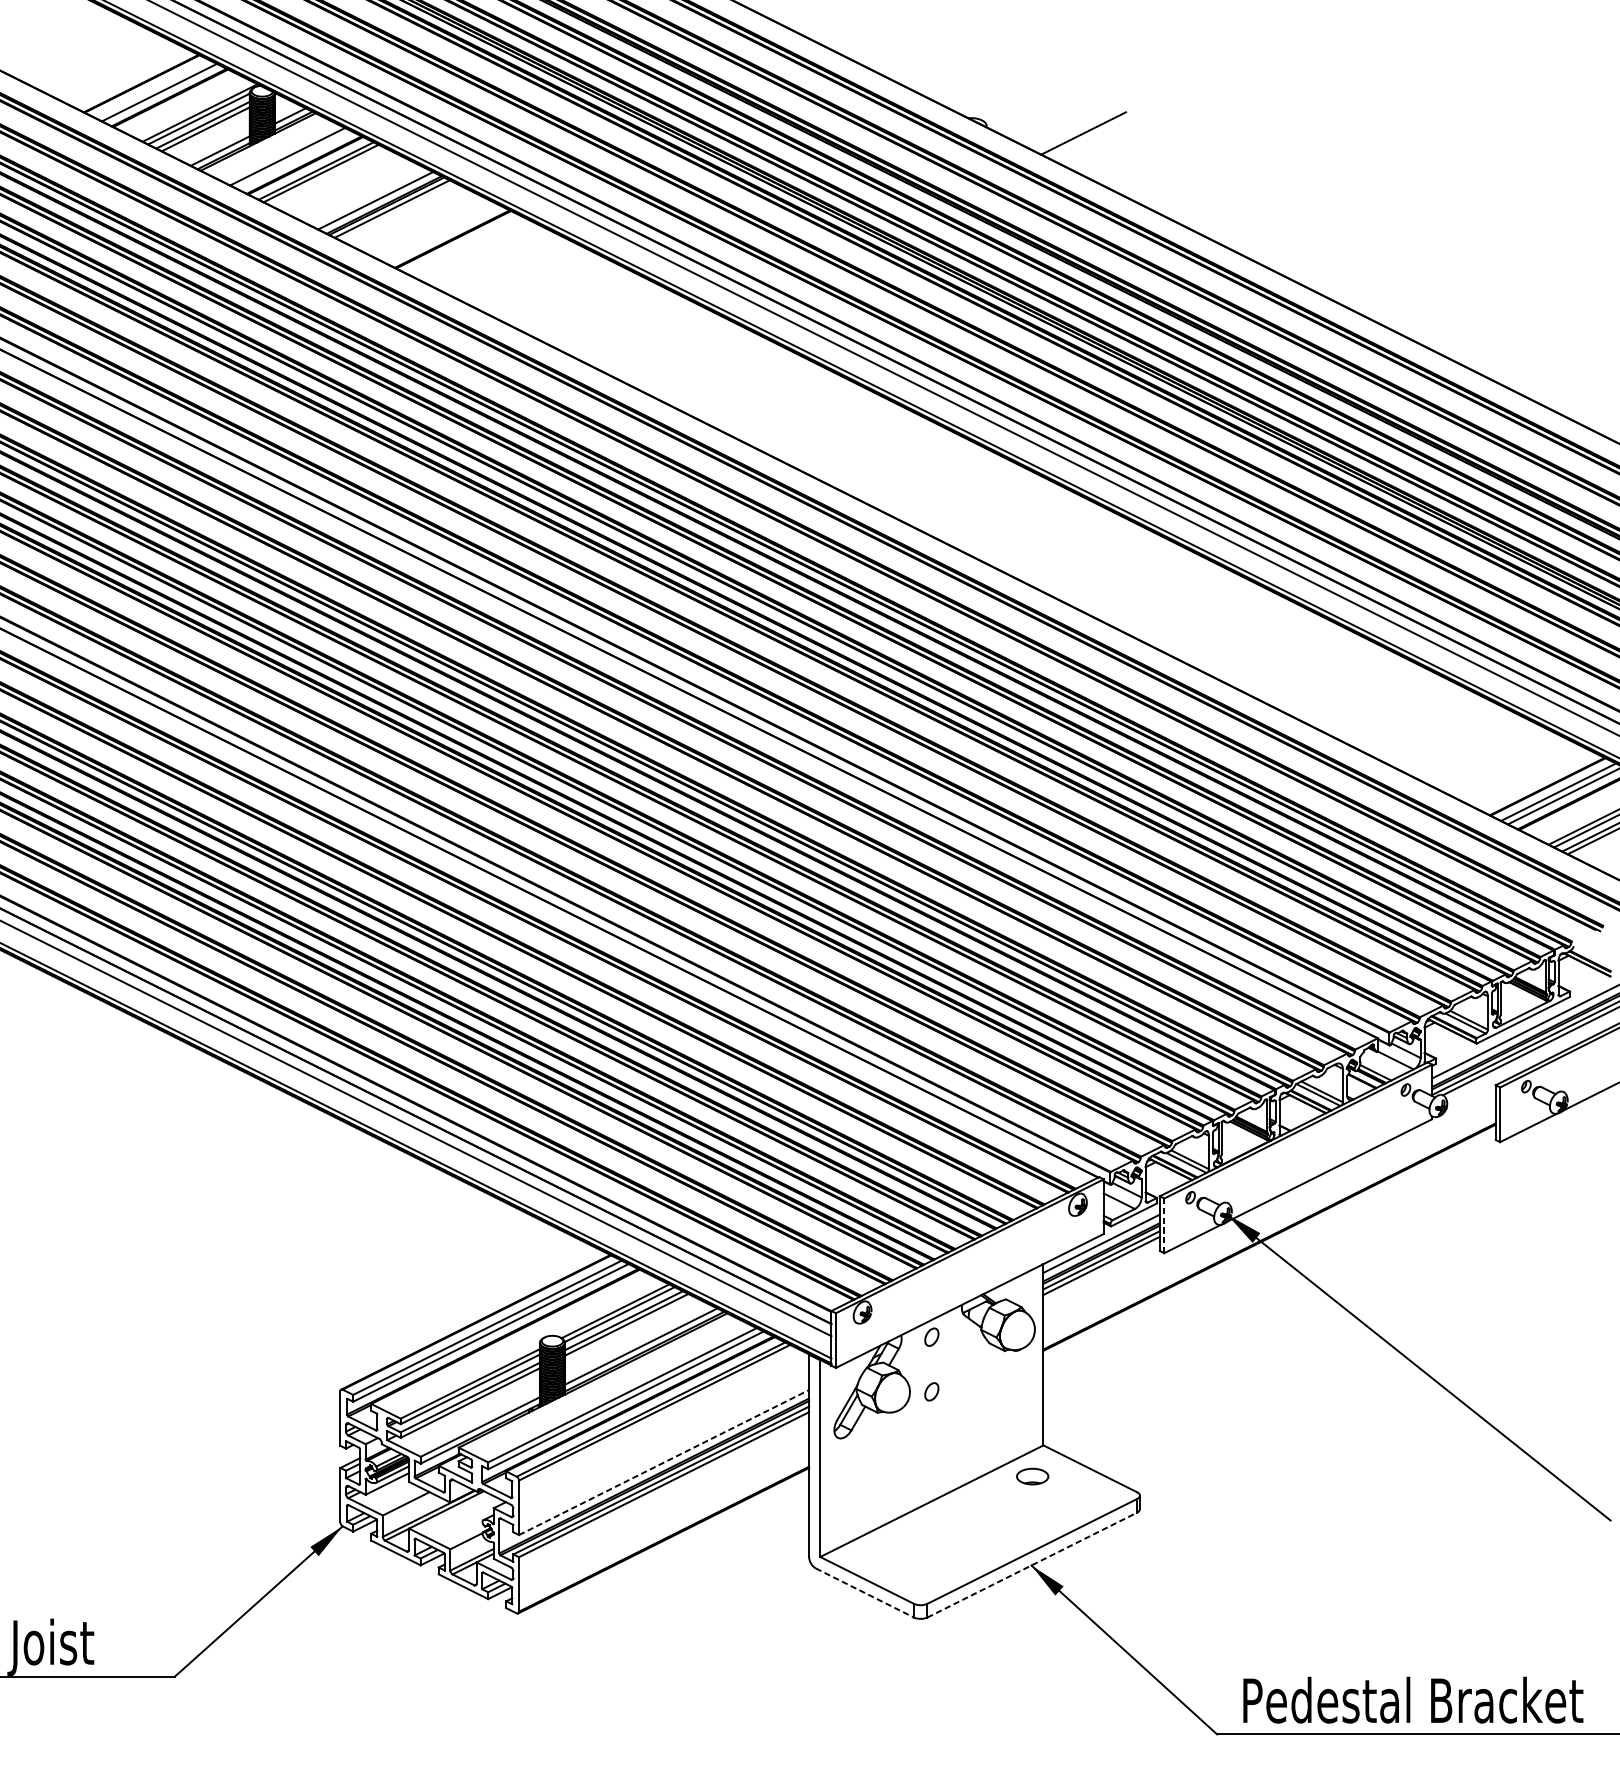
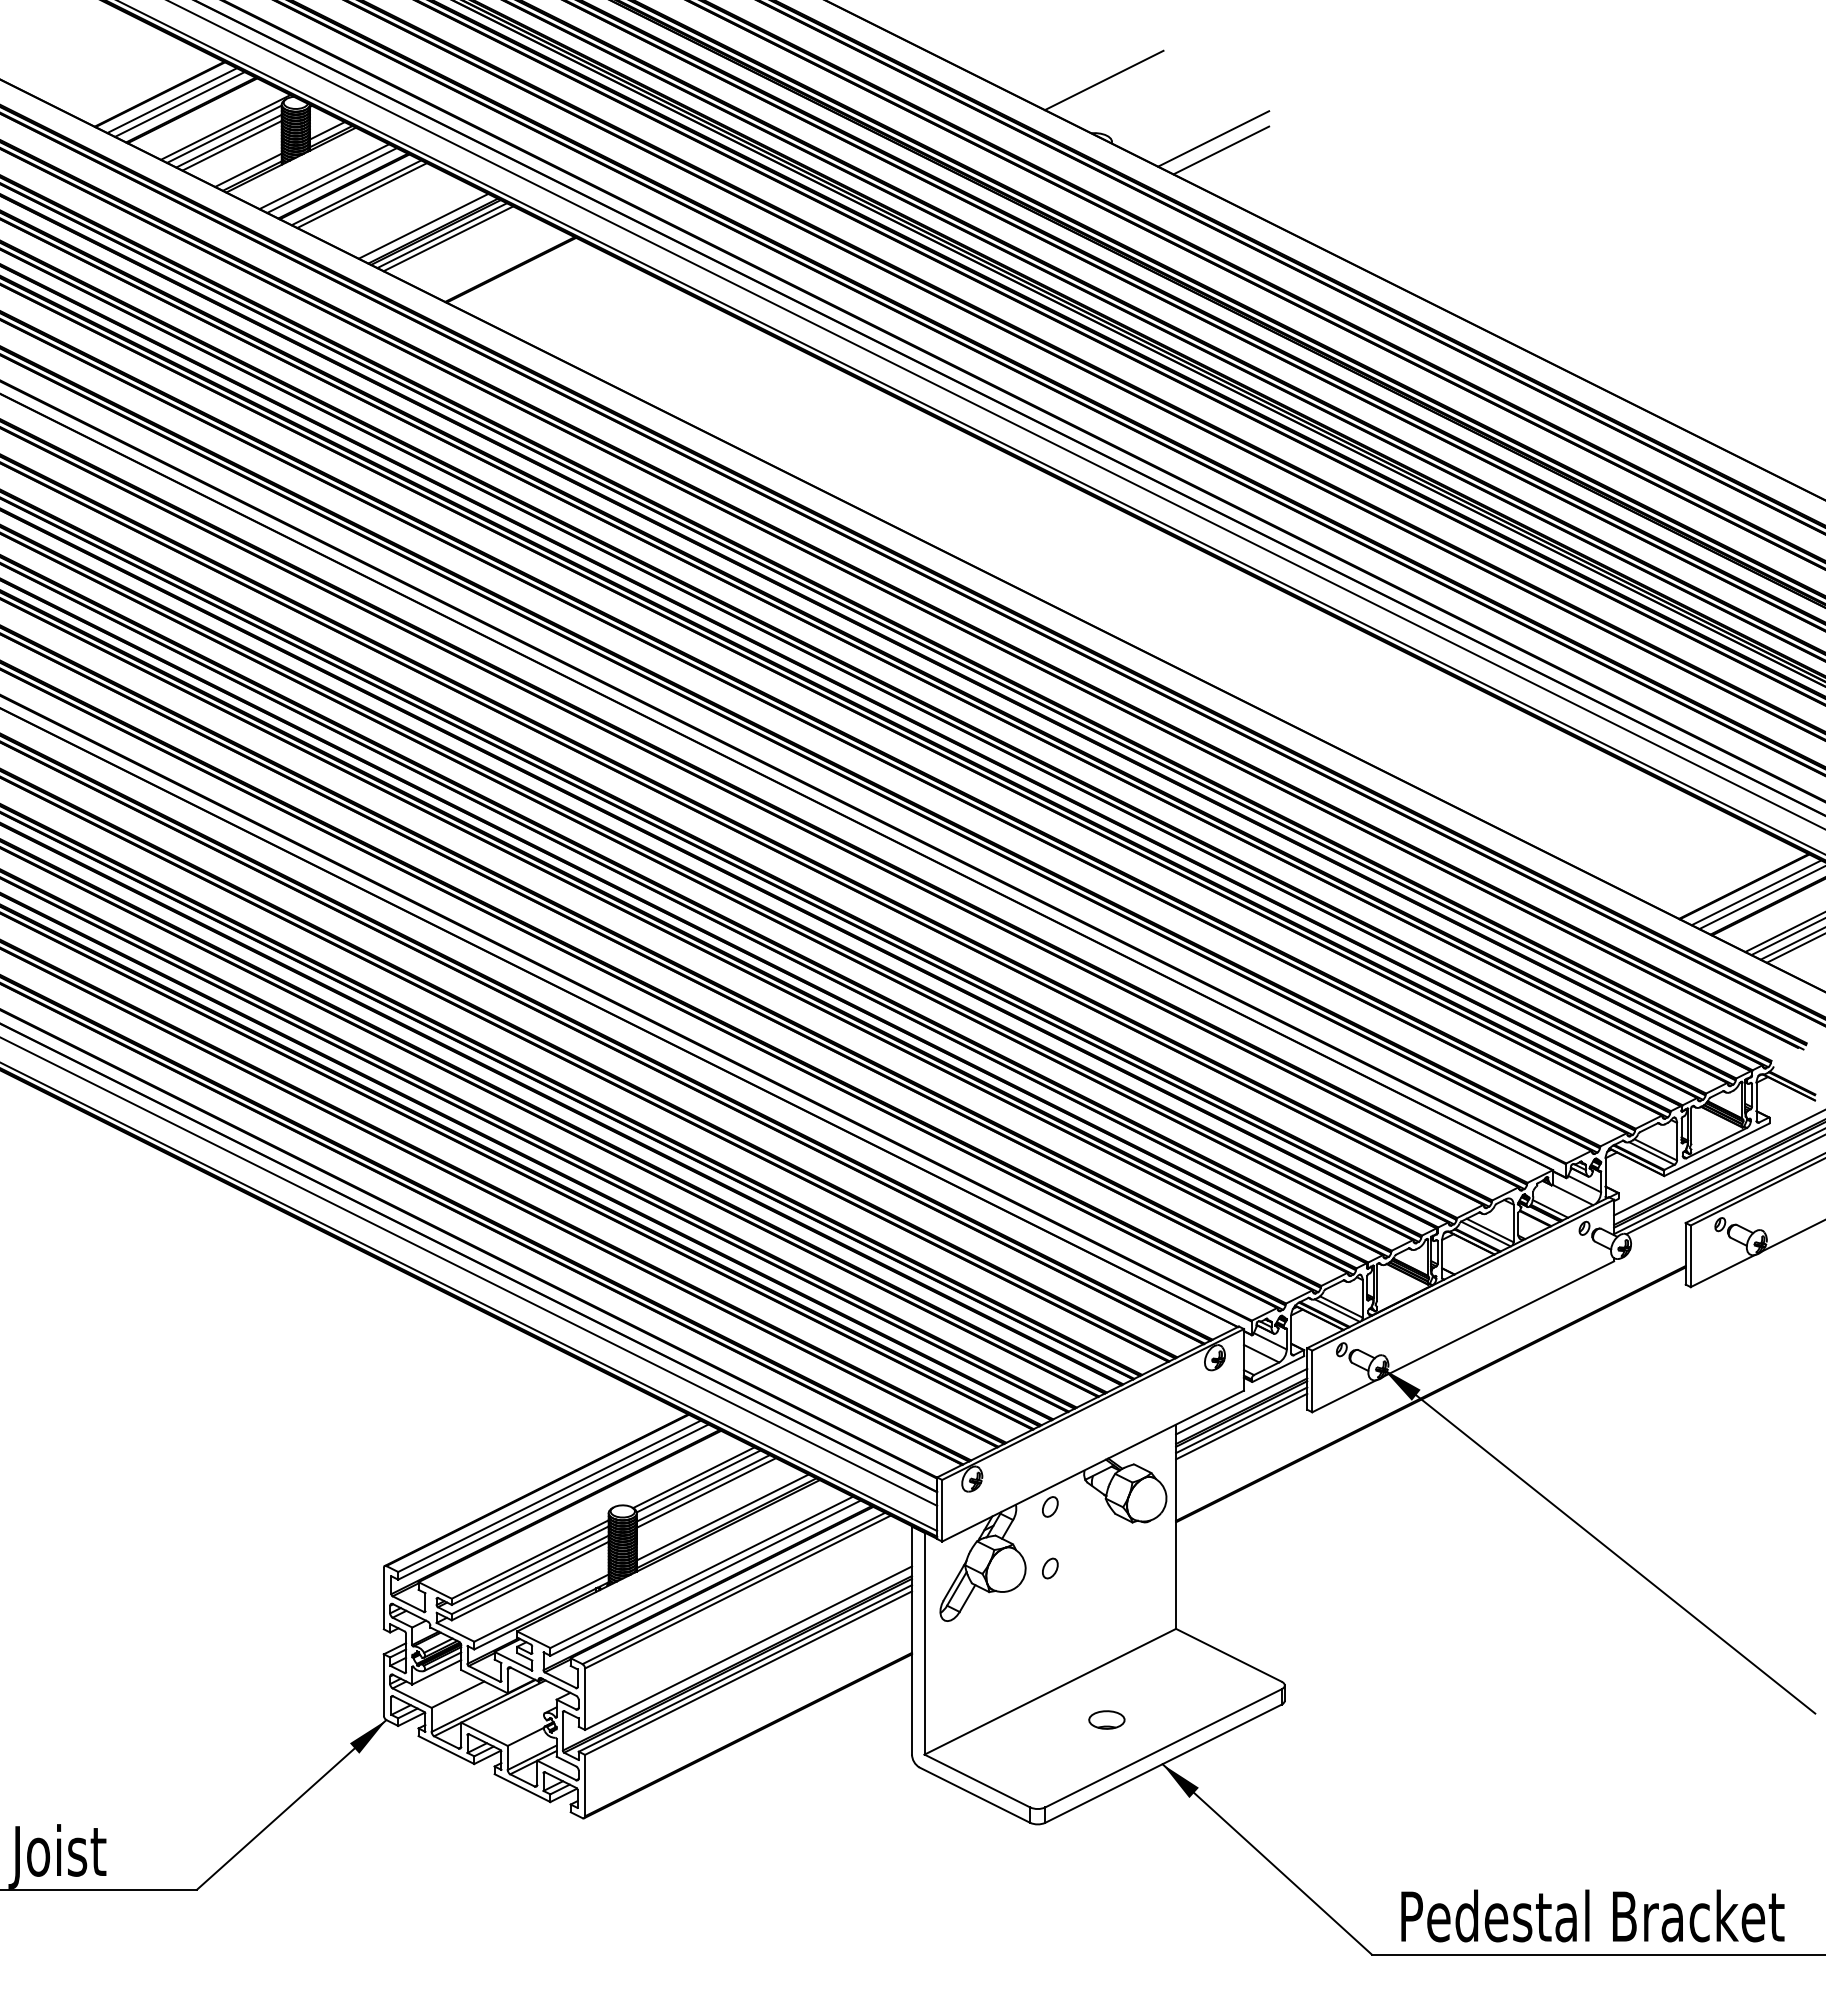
line: (979, 71) -> (1104, 80), added
line: (151, 89) -> (171, 100), added
line: (1076, 122) -> (1213, 138), added
line: (293, 160) -> (331, 180), added
line: (397, 211) -> (448, 238), added
line: (1164, 1225) -> (1312, 1381), dashed -> solid
line: (664, 1462) -> (748, 1648), dashed -> solid
part: (1032, 1476) -> (1106, 1719), moved
line: (1032, 1564) -> (1163, 1763), dashed -> solid
line: (864, 1593) -> (974, 1795), dashed -> solid

